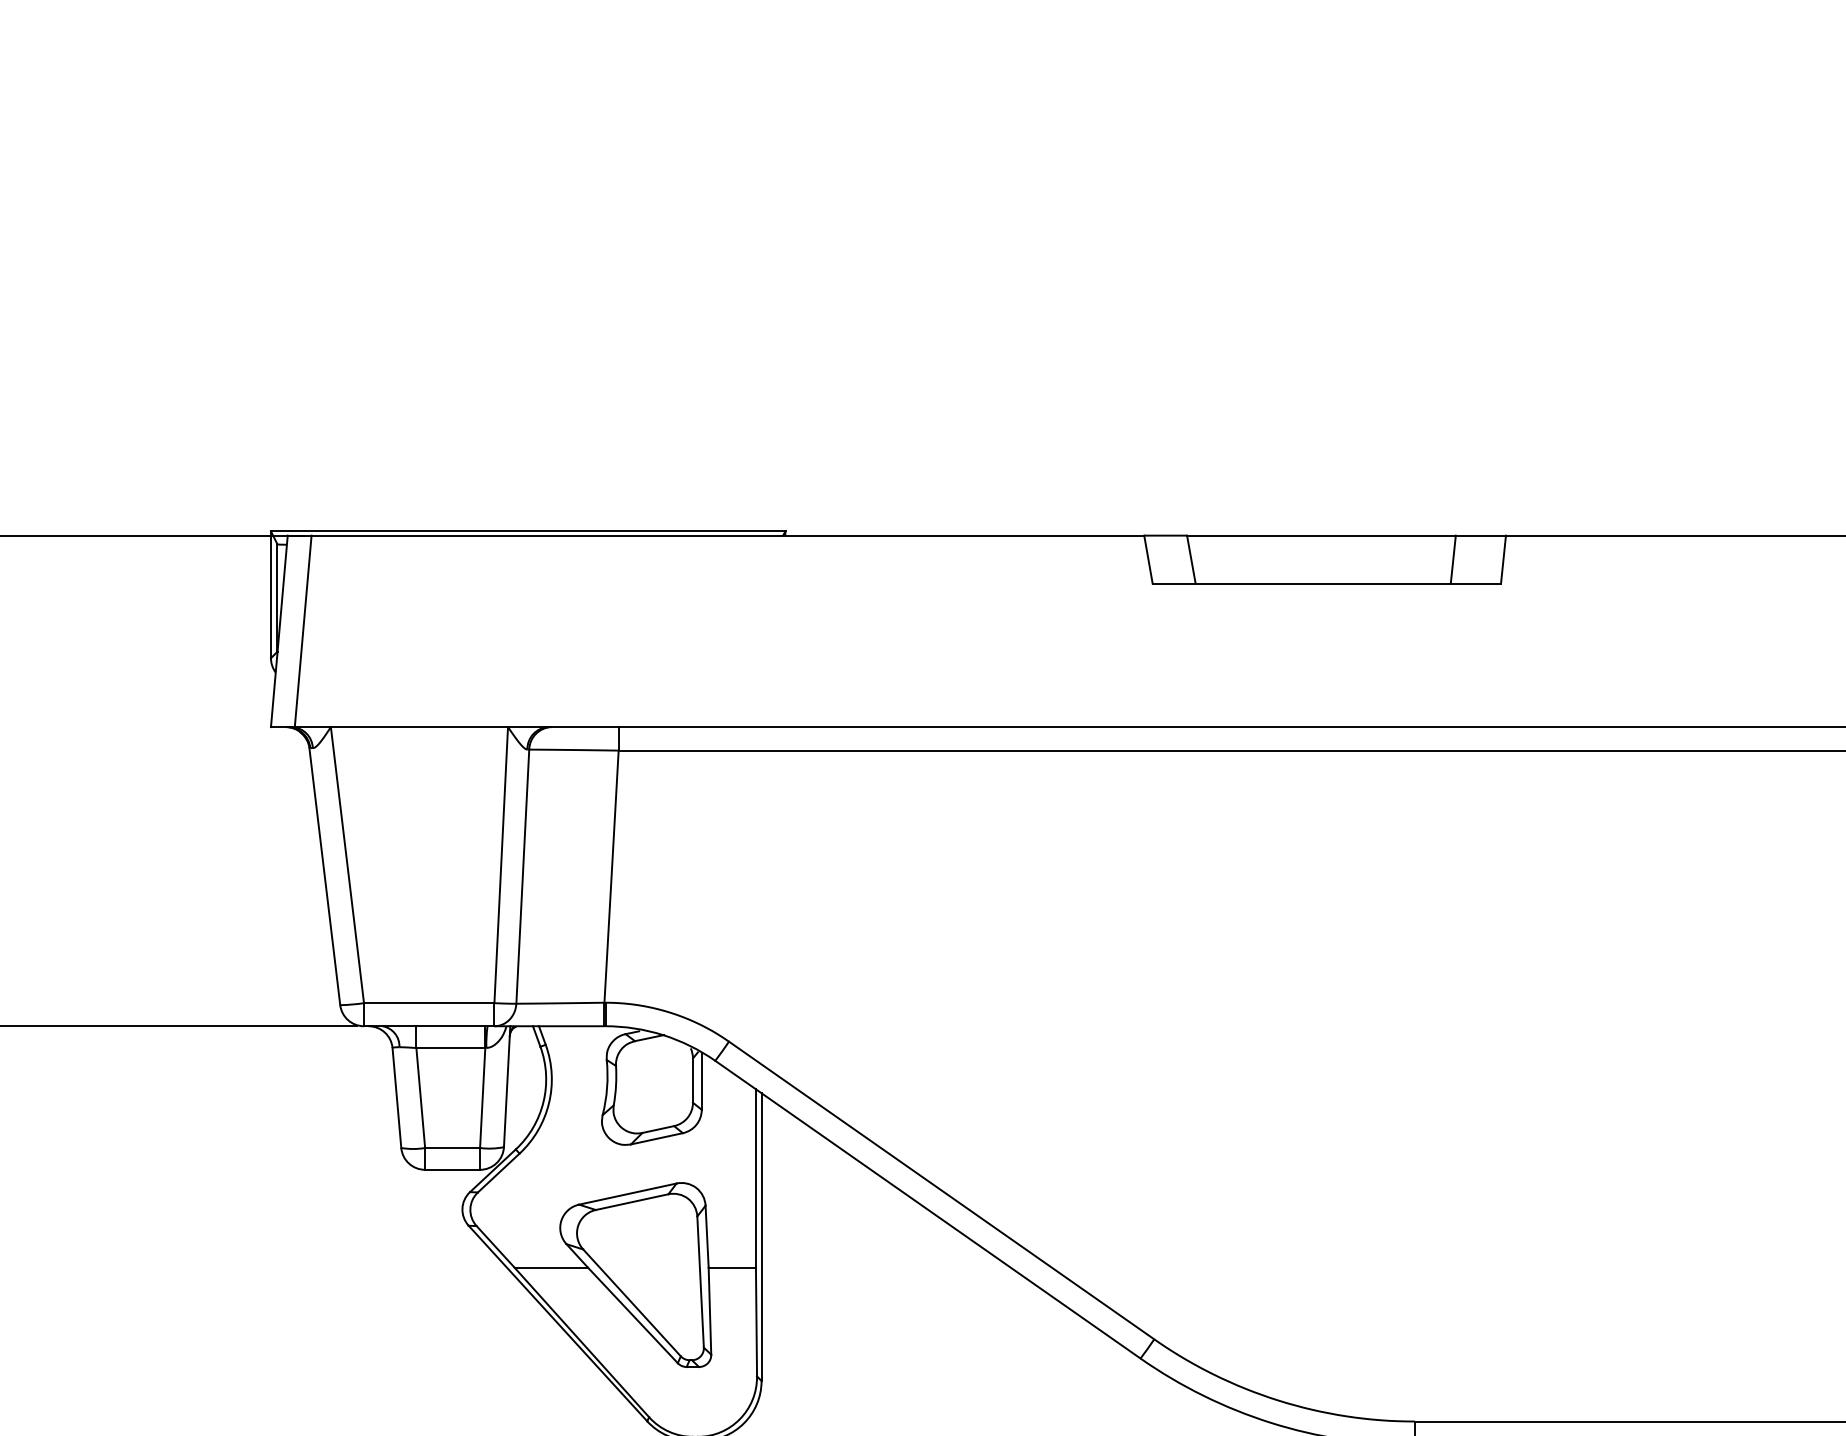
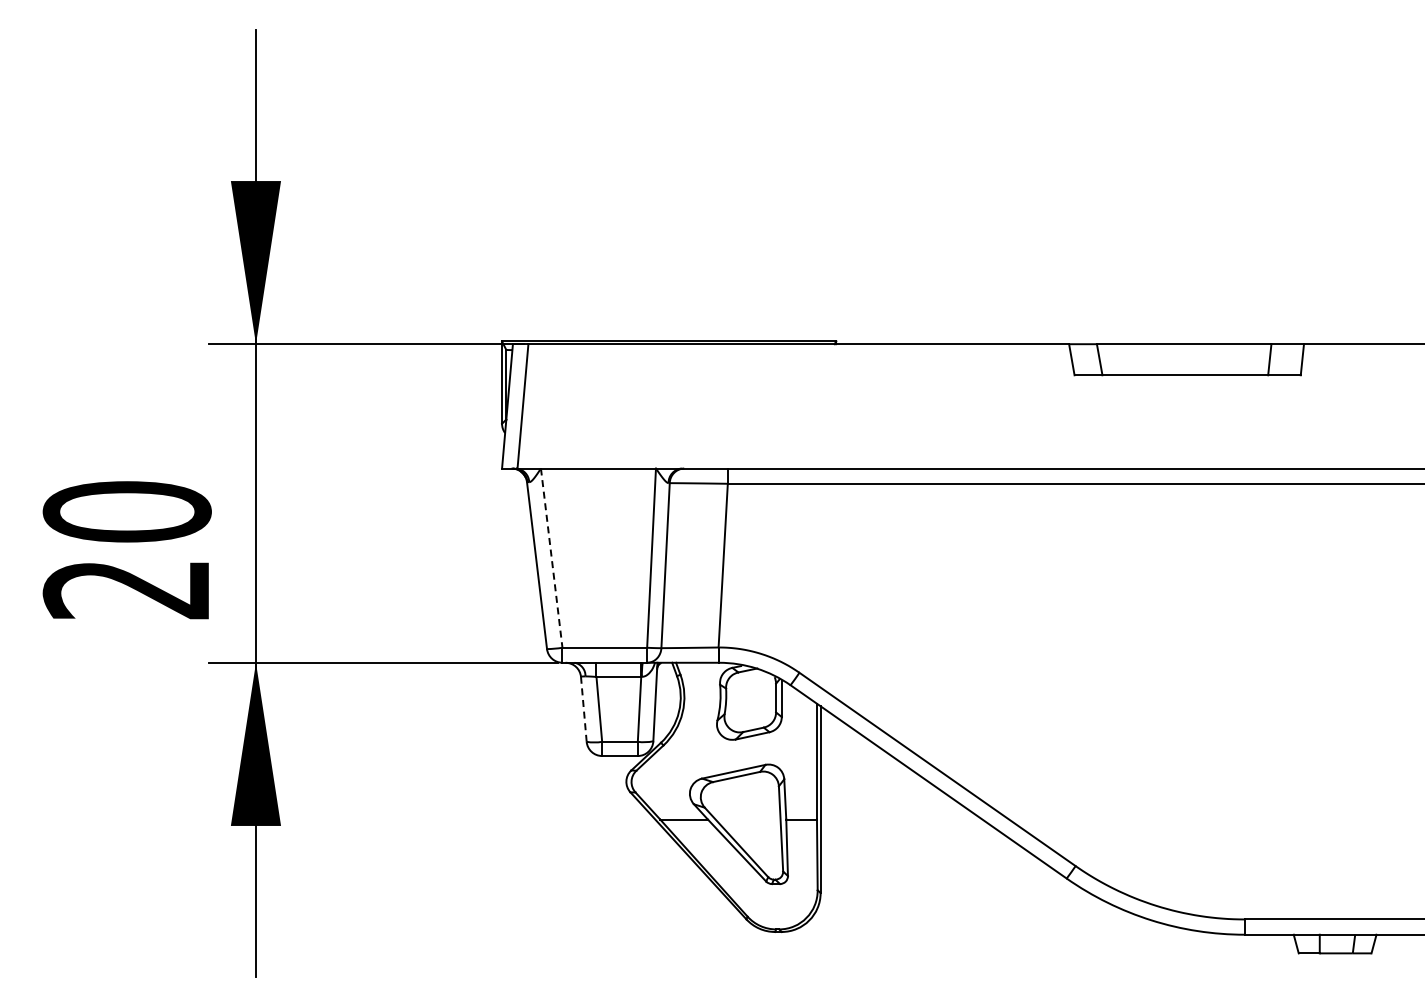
line: (347, 865) -> (551, 558), solid -> dashed
line: (396, 1098) -> (583, 709), solid -> dashed

